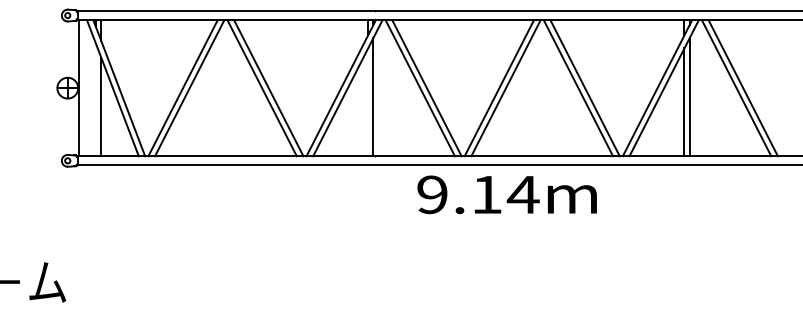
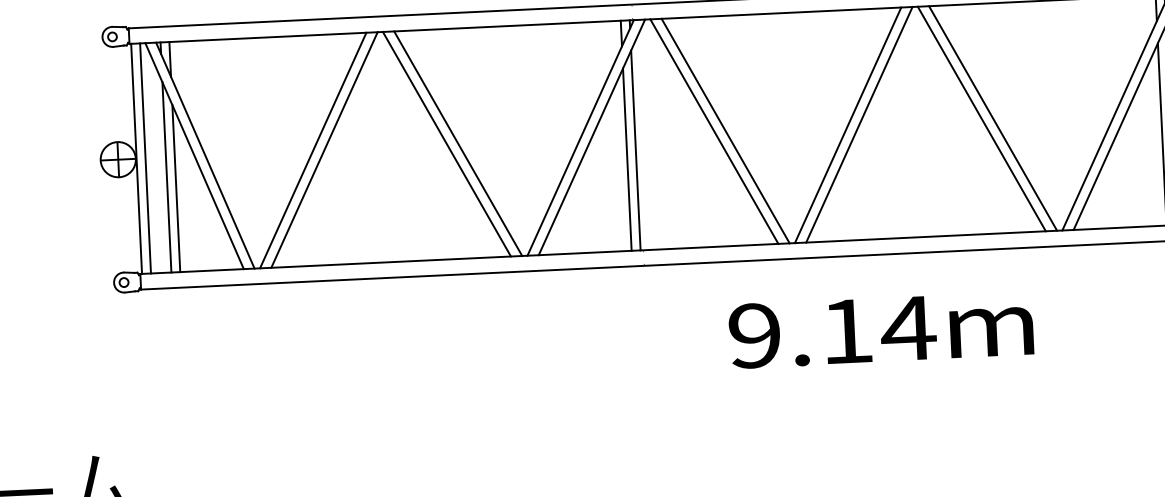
line: (83, 88) -> (144, 158), added
line: (95, 99) -> (166, 176), added
line: (368, 102) -> (627, 159), added
text: (506, 194) -> (880, 329), moved

